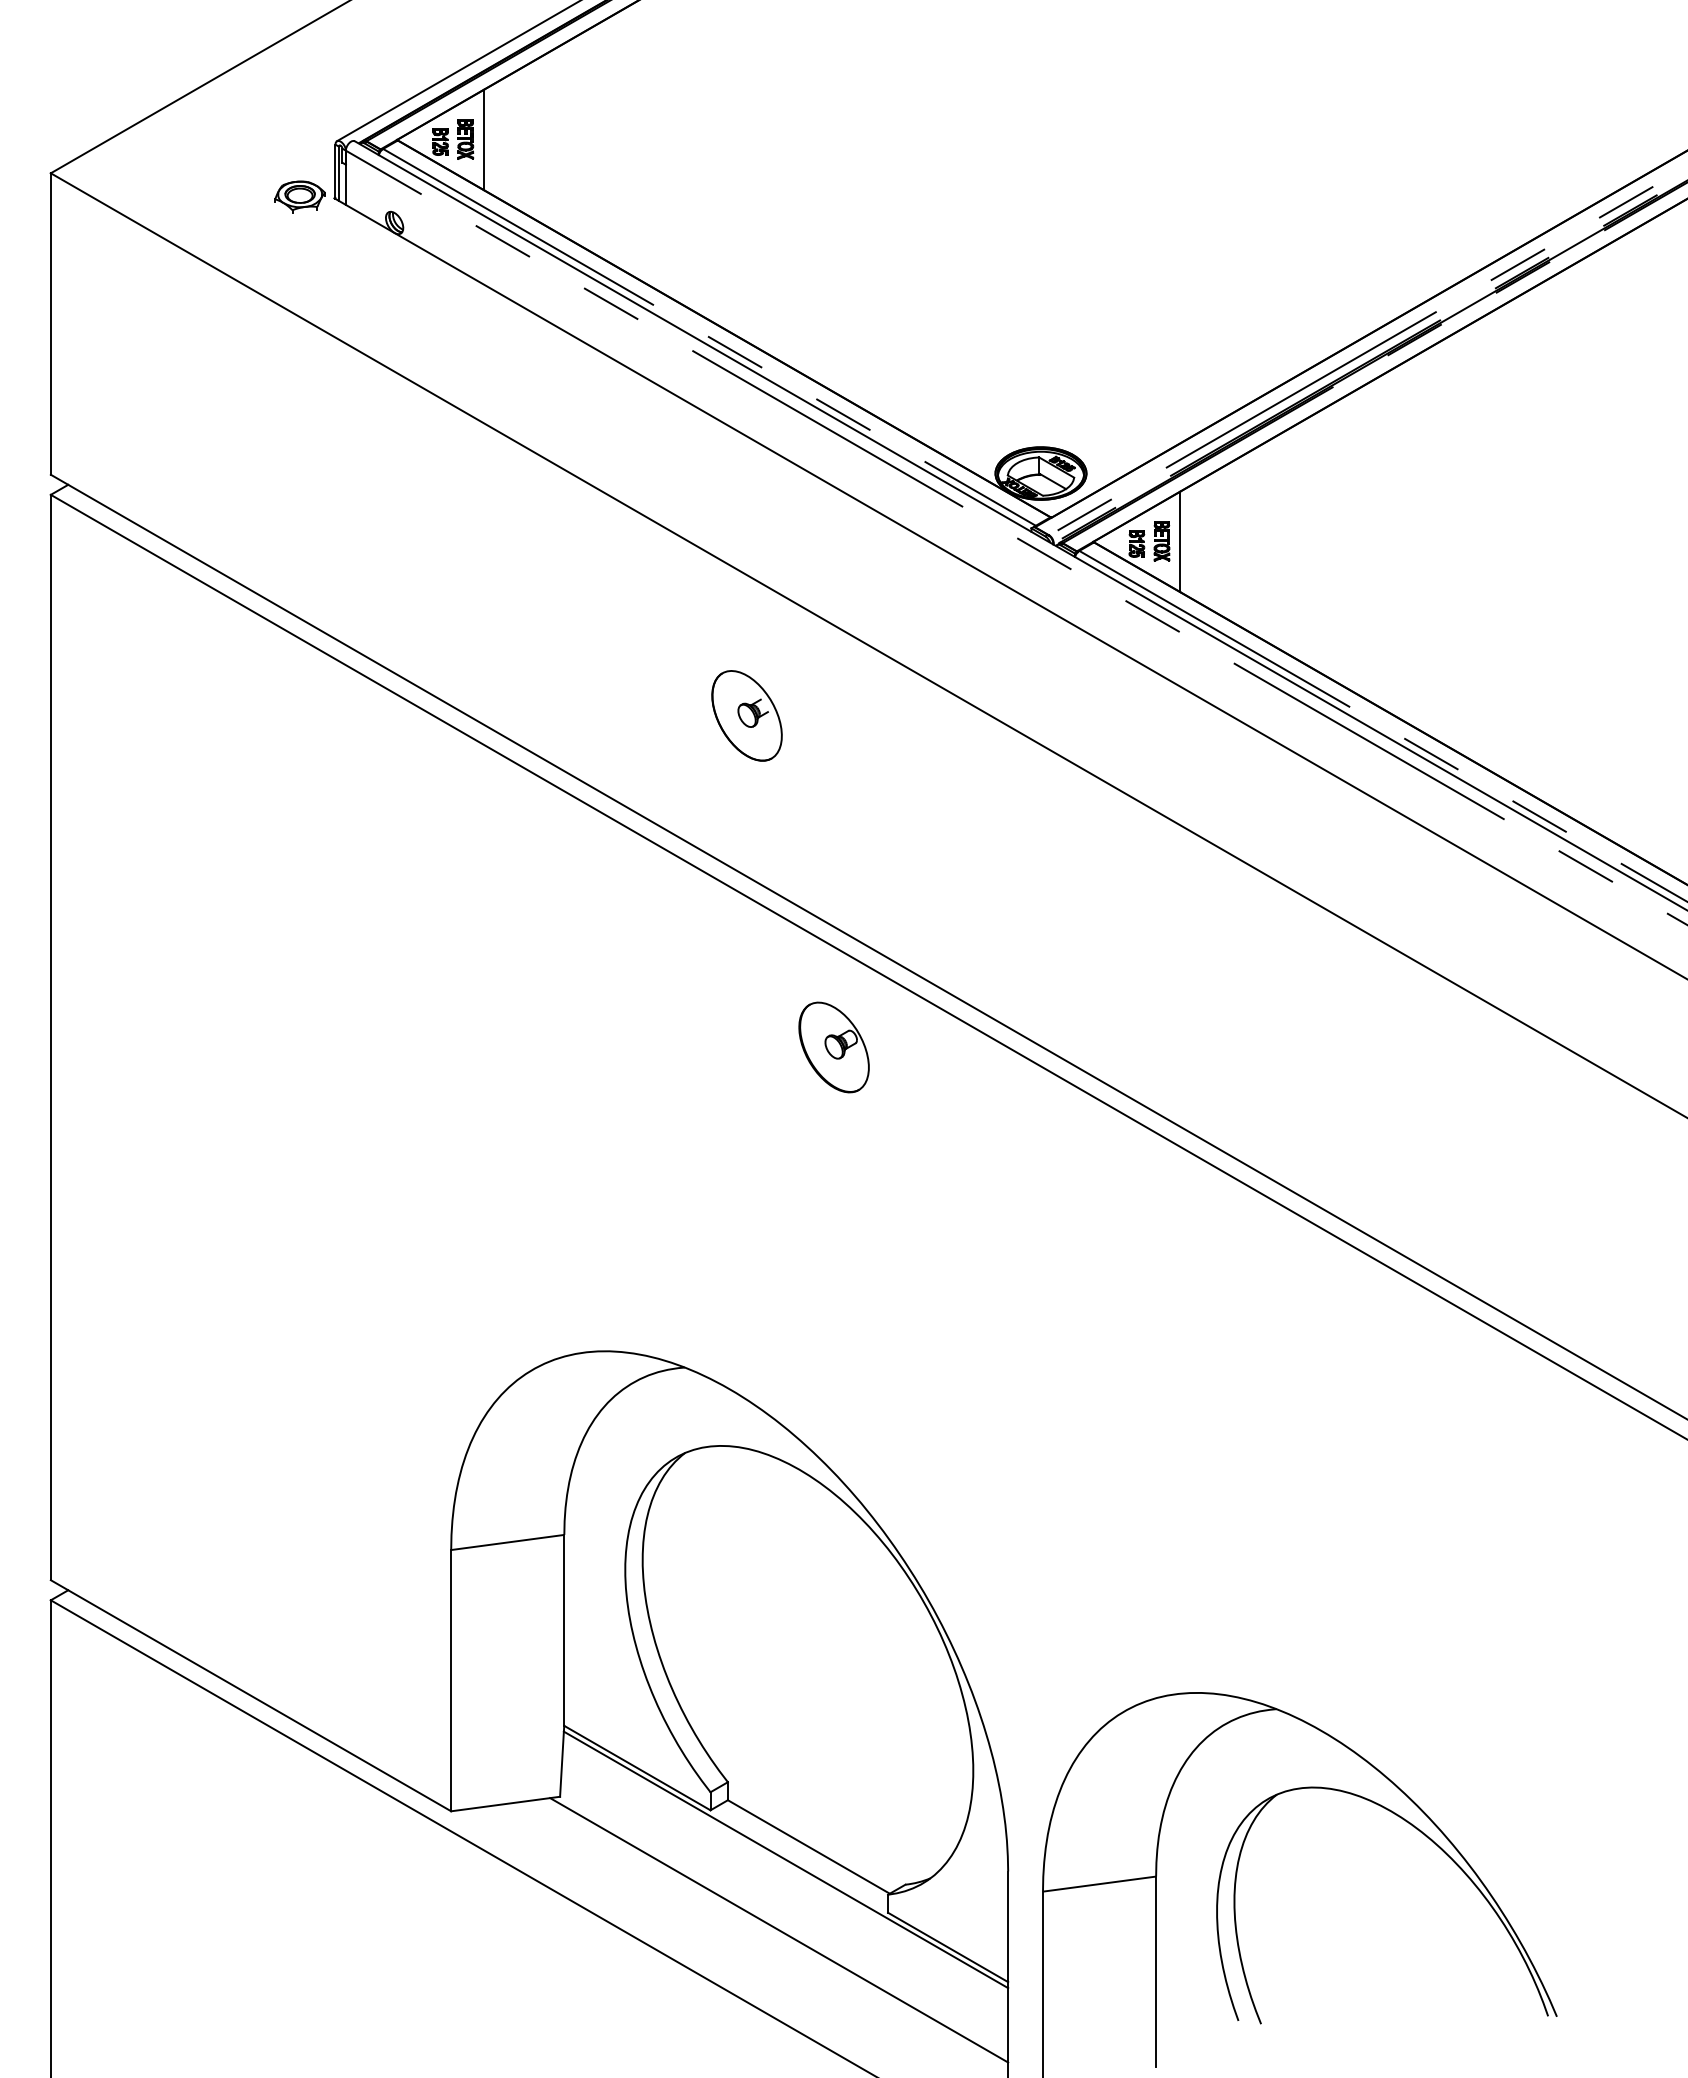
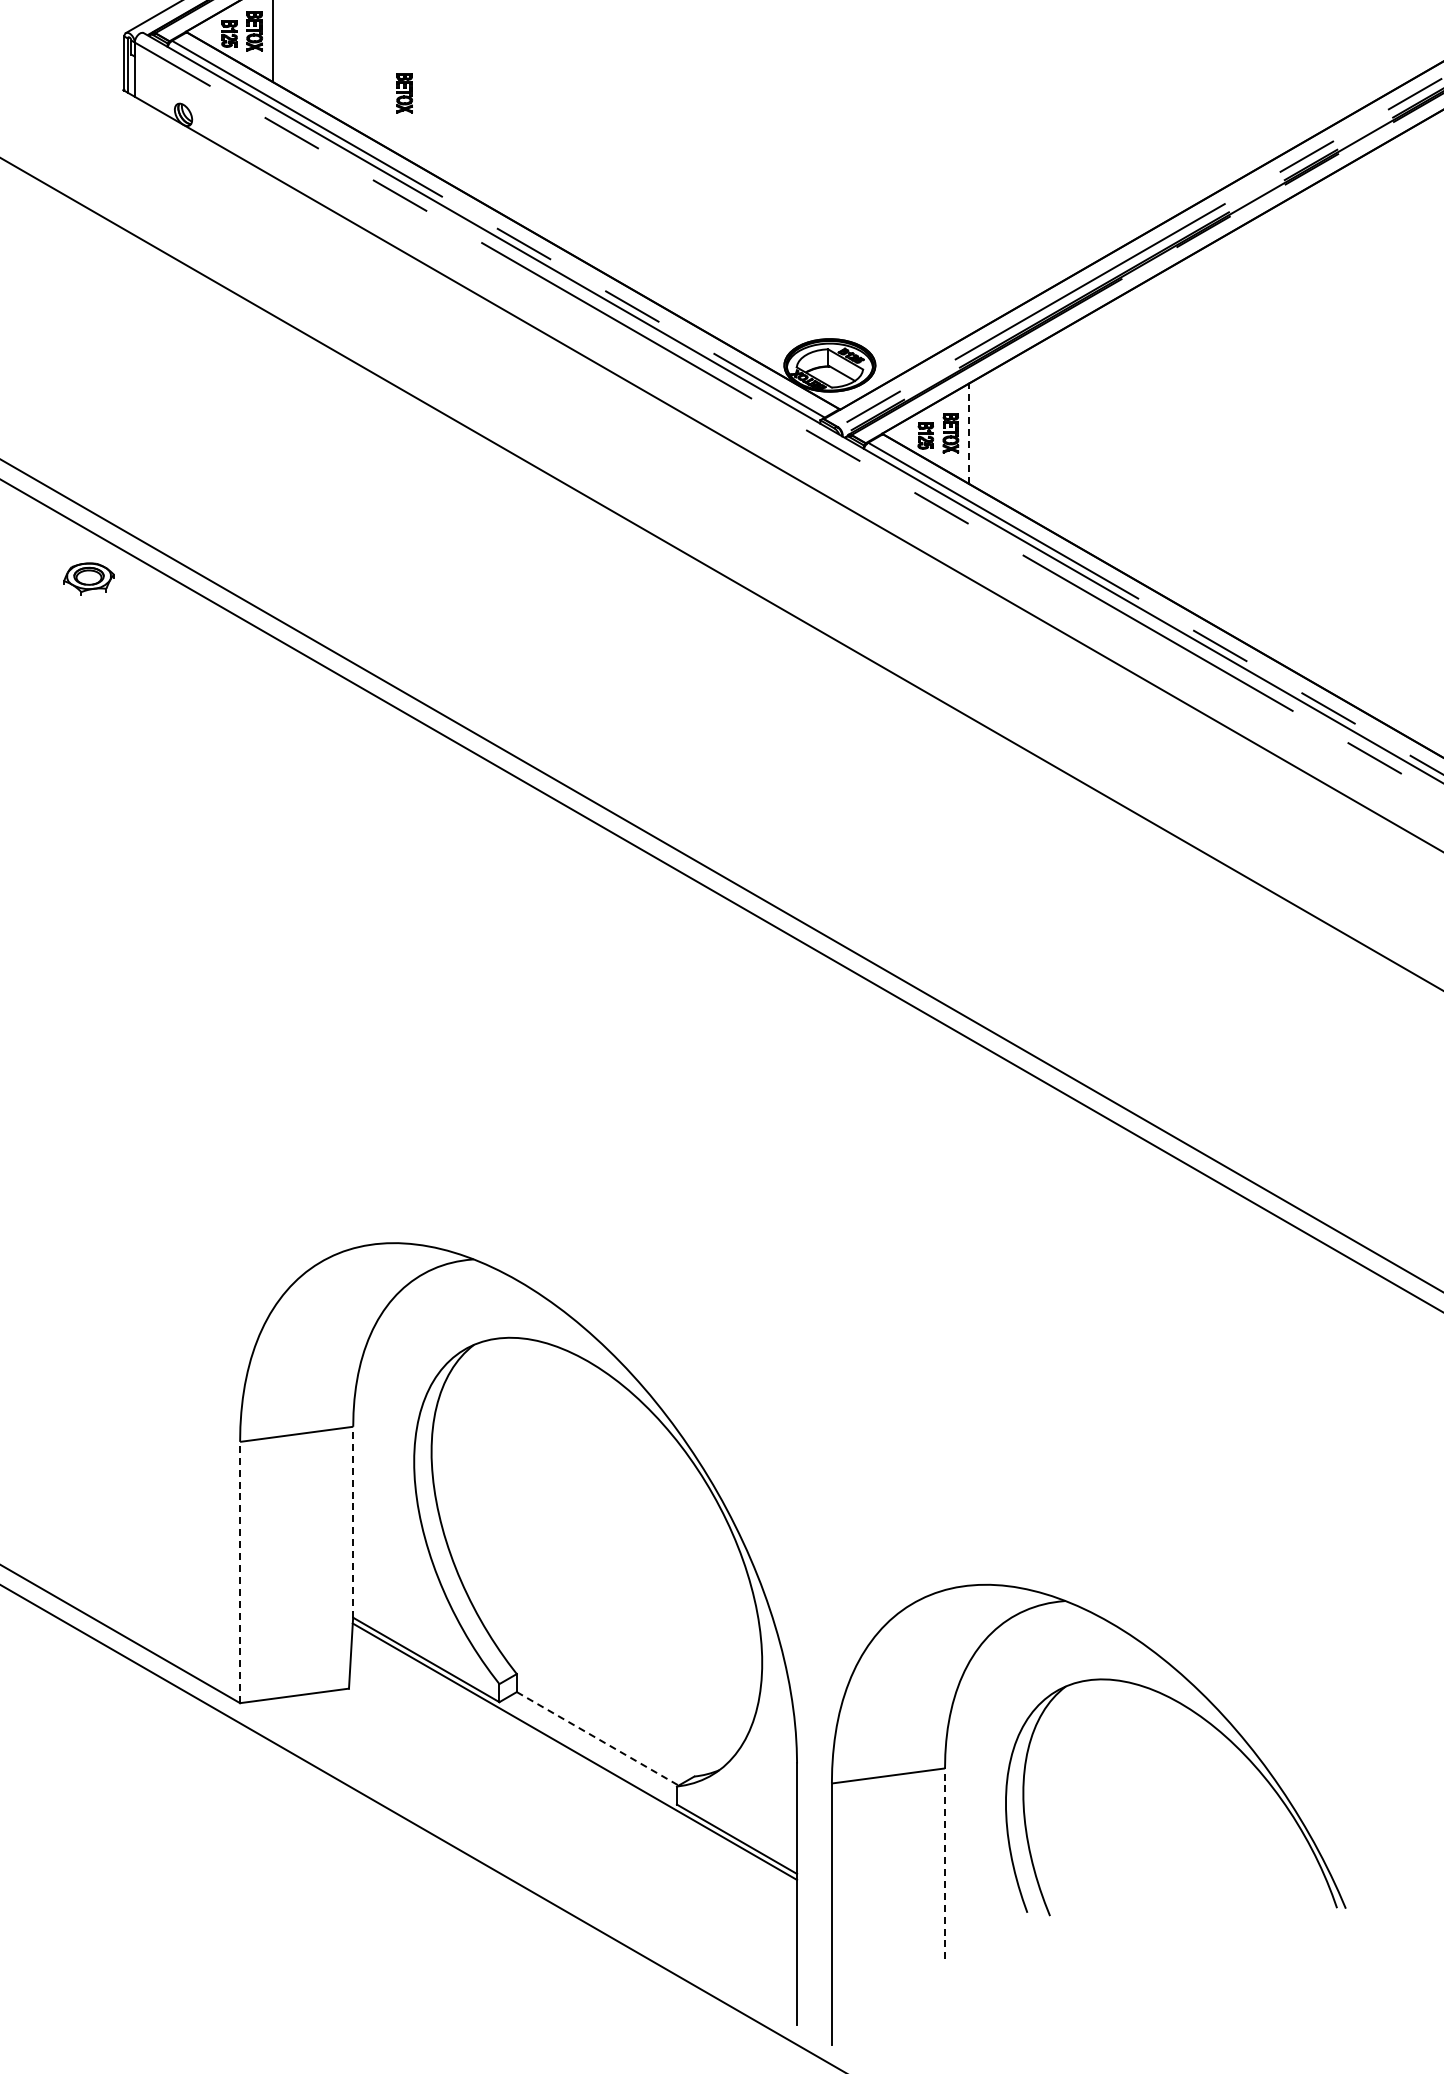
part: (299, 196) -> (88, 578), moved
part: (615, 201) -> (404, 93), added
line: (1180, 541) -> (969, 433), solid -> dashed
part: (746, 715) -> (535, 607), removed
part: (833, 1047) -> (622, 939), removed
line: (564, 1629) -> (353, 1521), solid -> dashed
line: (451, 1680) -> (240, 1572), solid -> dashed
line: (809, 1847) -> (598, 1739), solid -> dashed
line: (779, 1930) -> (568, 1822), removed
line: (1156, 1971) -> (945, 1863), solid -> dashed

